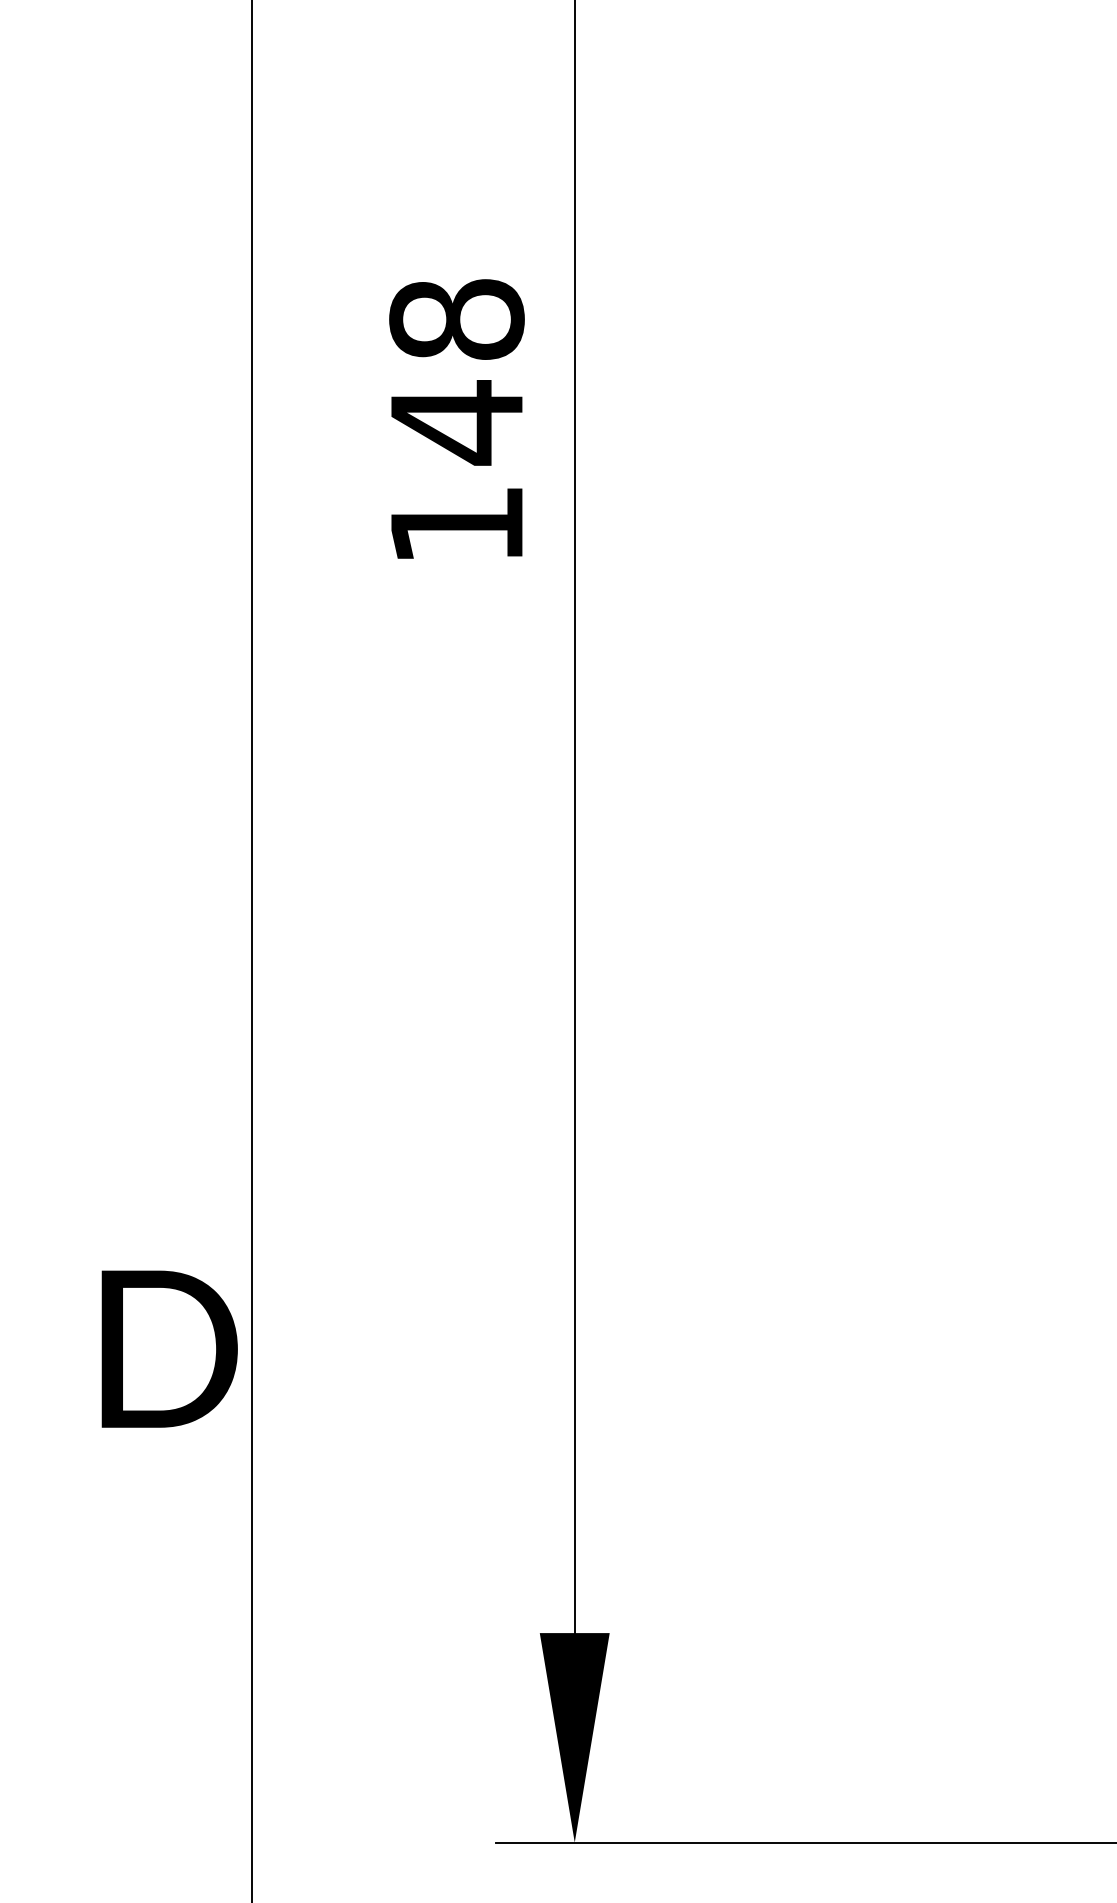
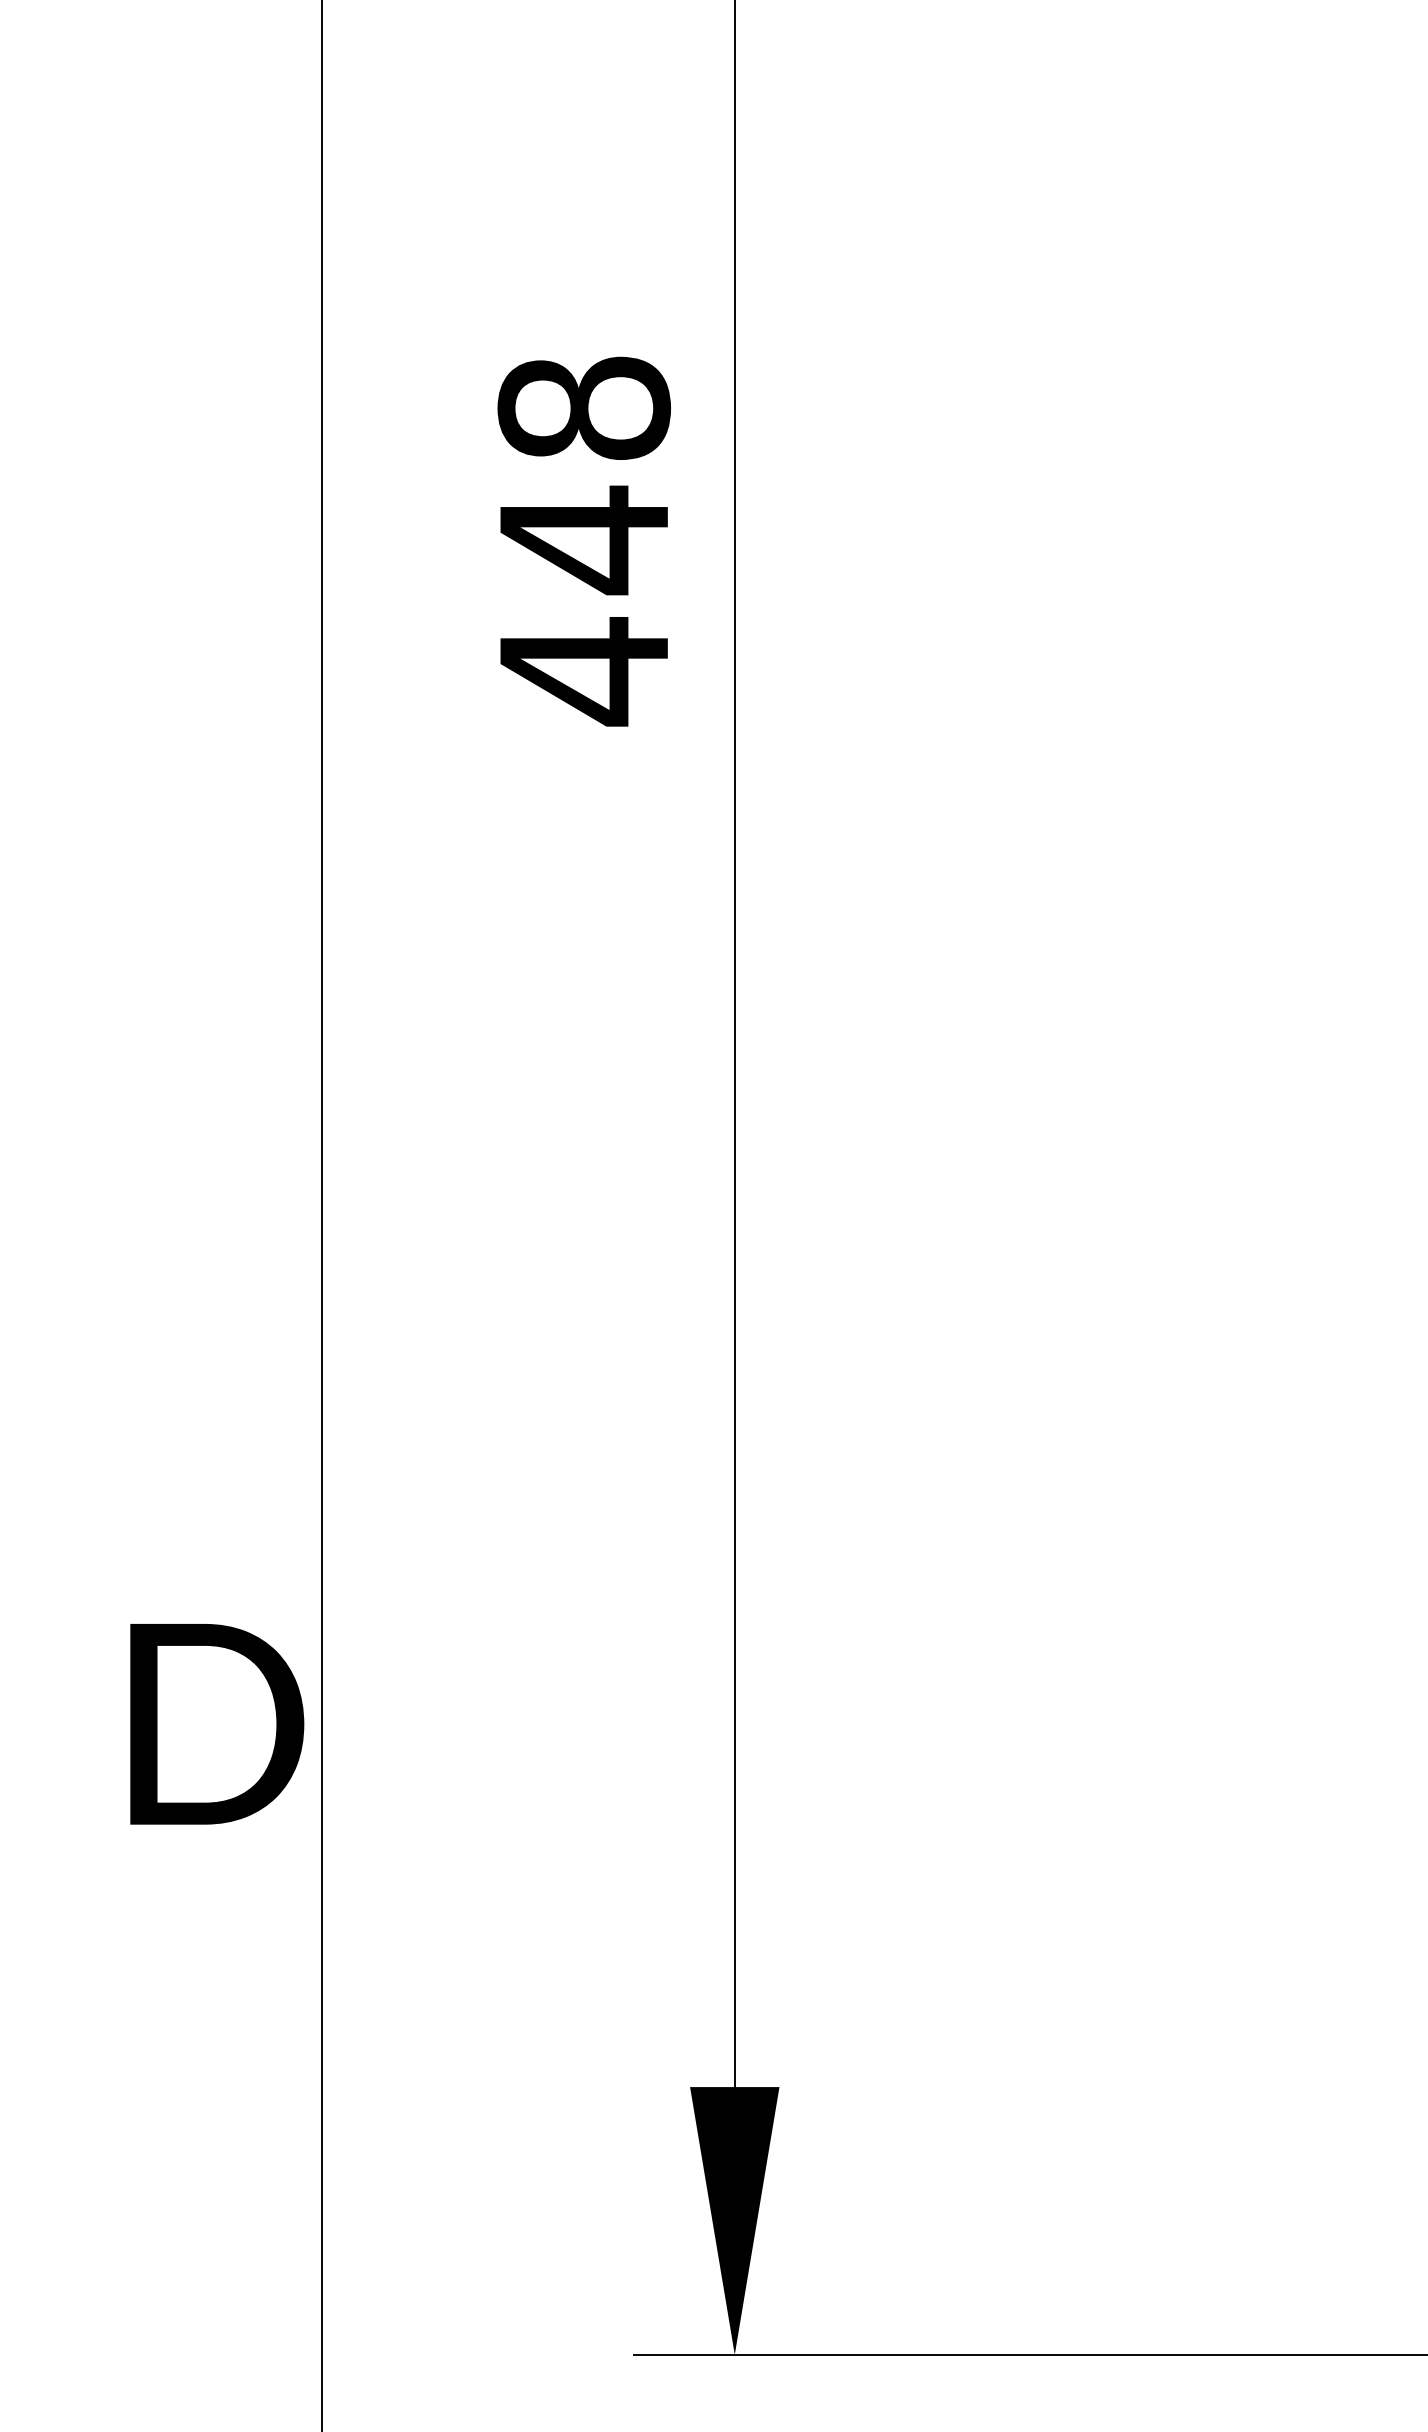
text: (456, 525) -> (583, 671), 148 -> 448

